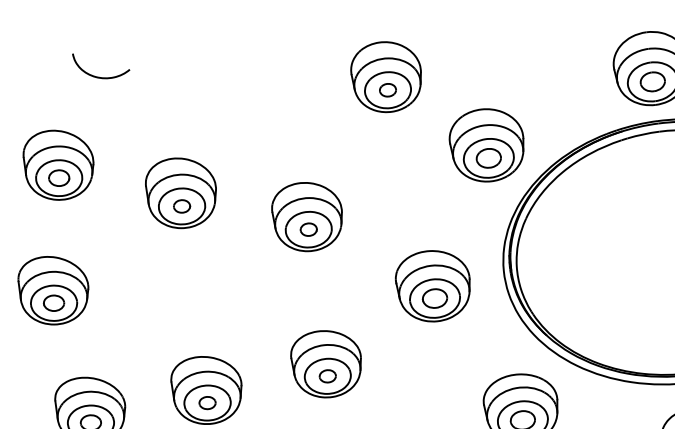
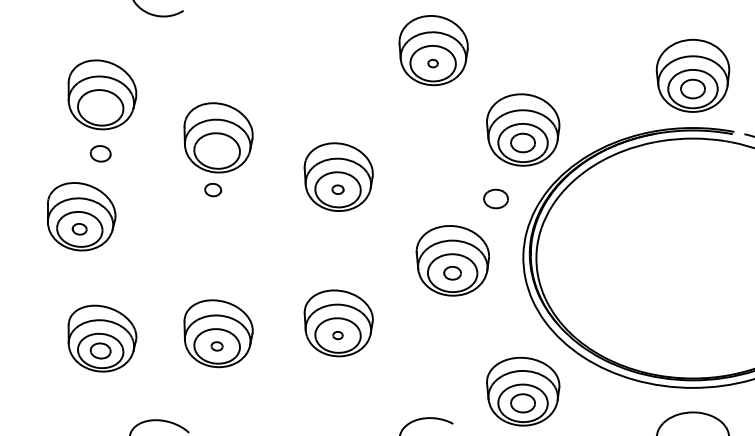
part: (387, 90) -> (432, 63), size x0.6
part: (58, 177) -> (100, 153), moved
part: (182, 205) -> (213, 189), moved
part: (468, 217) -> (495, 198), added
part: (308, 229) -> (337, 189), size x0.7
part: (434, 298) -> (452, 273), size x0.7
part: (53, 302) -> (79, 228), size x0.7
part: (327, 376) -> (337, 335), size x0.6
part: (206, 403) -> (216, 346), size x0.7

